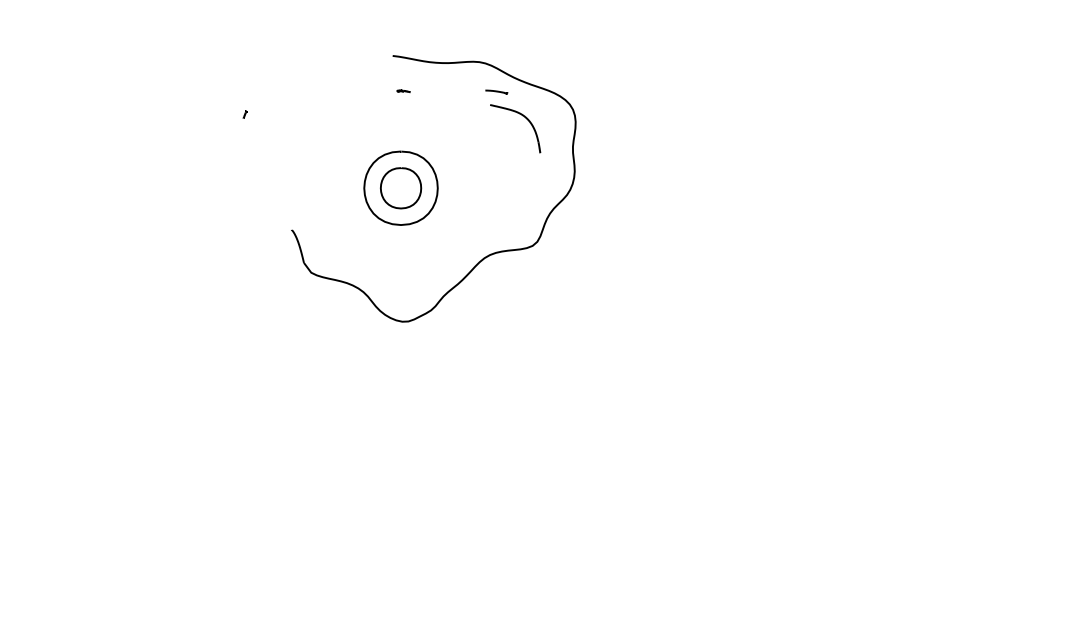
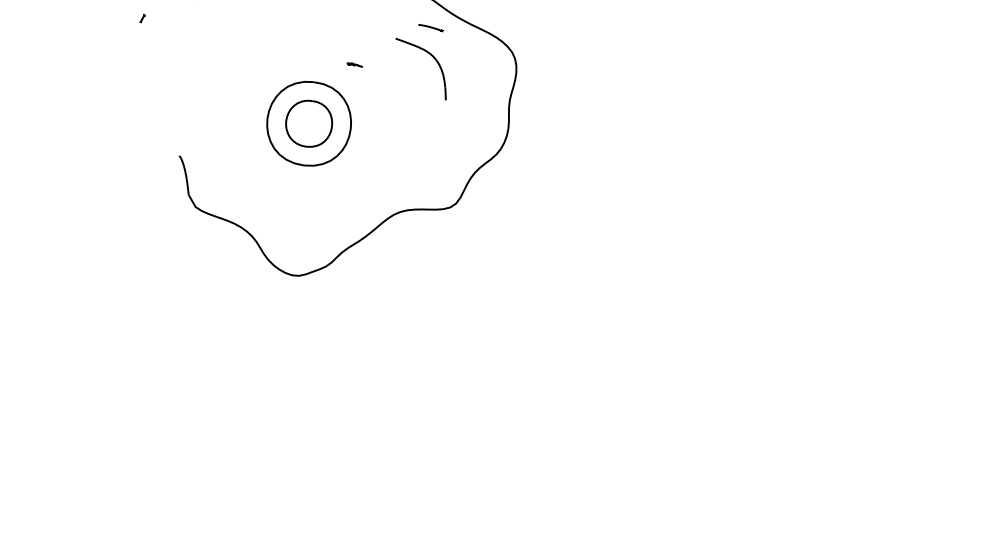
part: (403, 90) -> (354, 64), moved
part: (522, 116) -> (430, 56), moved

